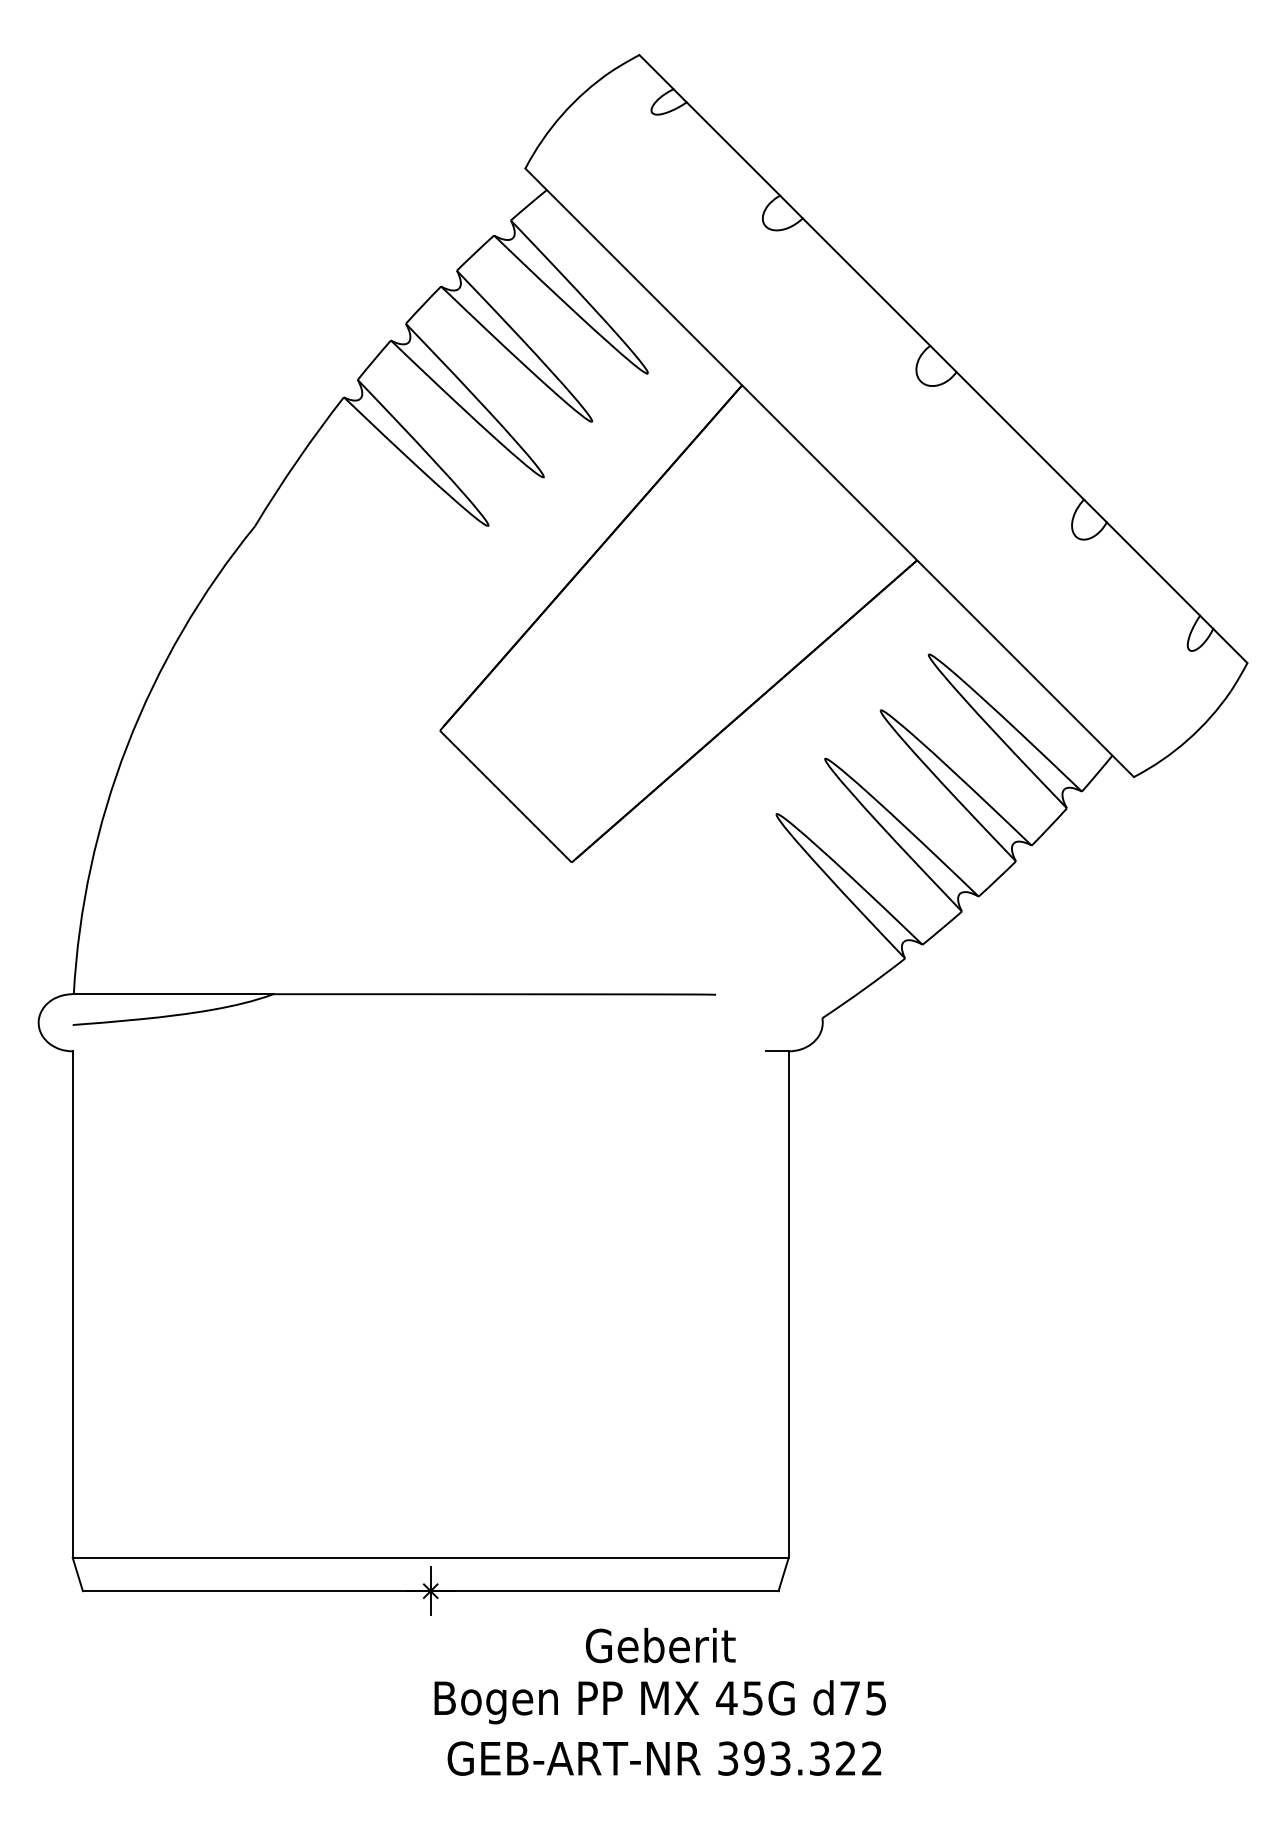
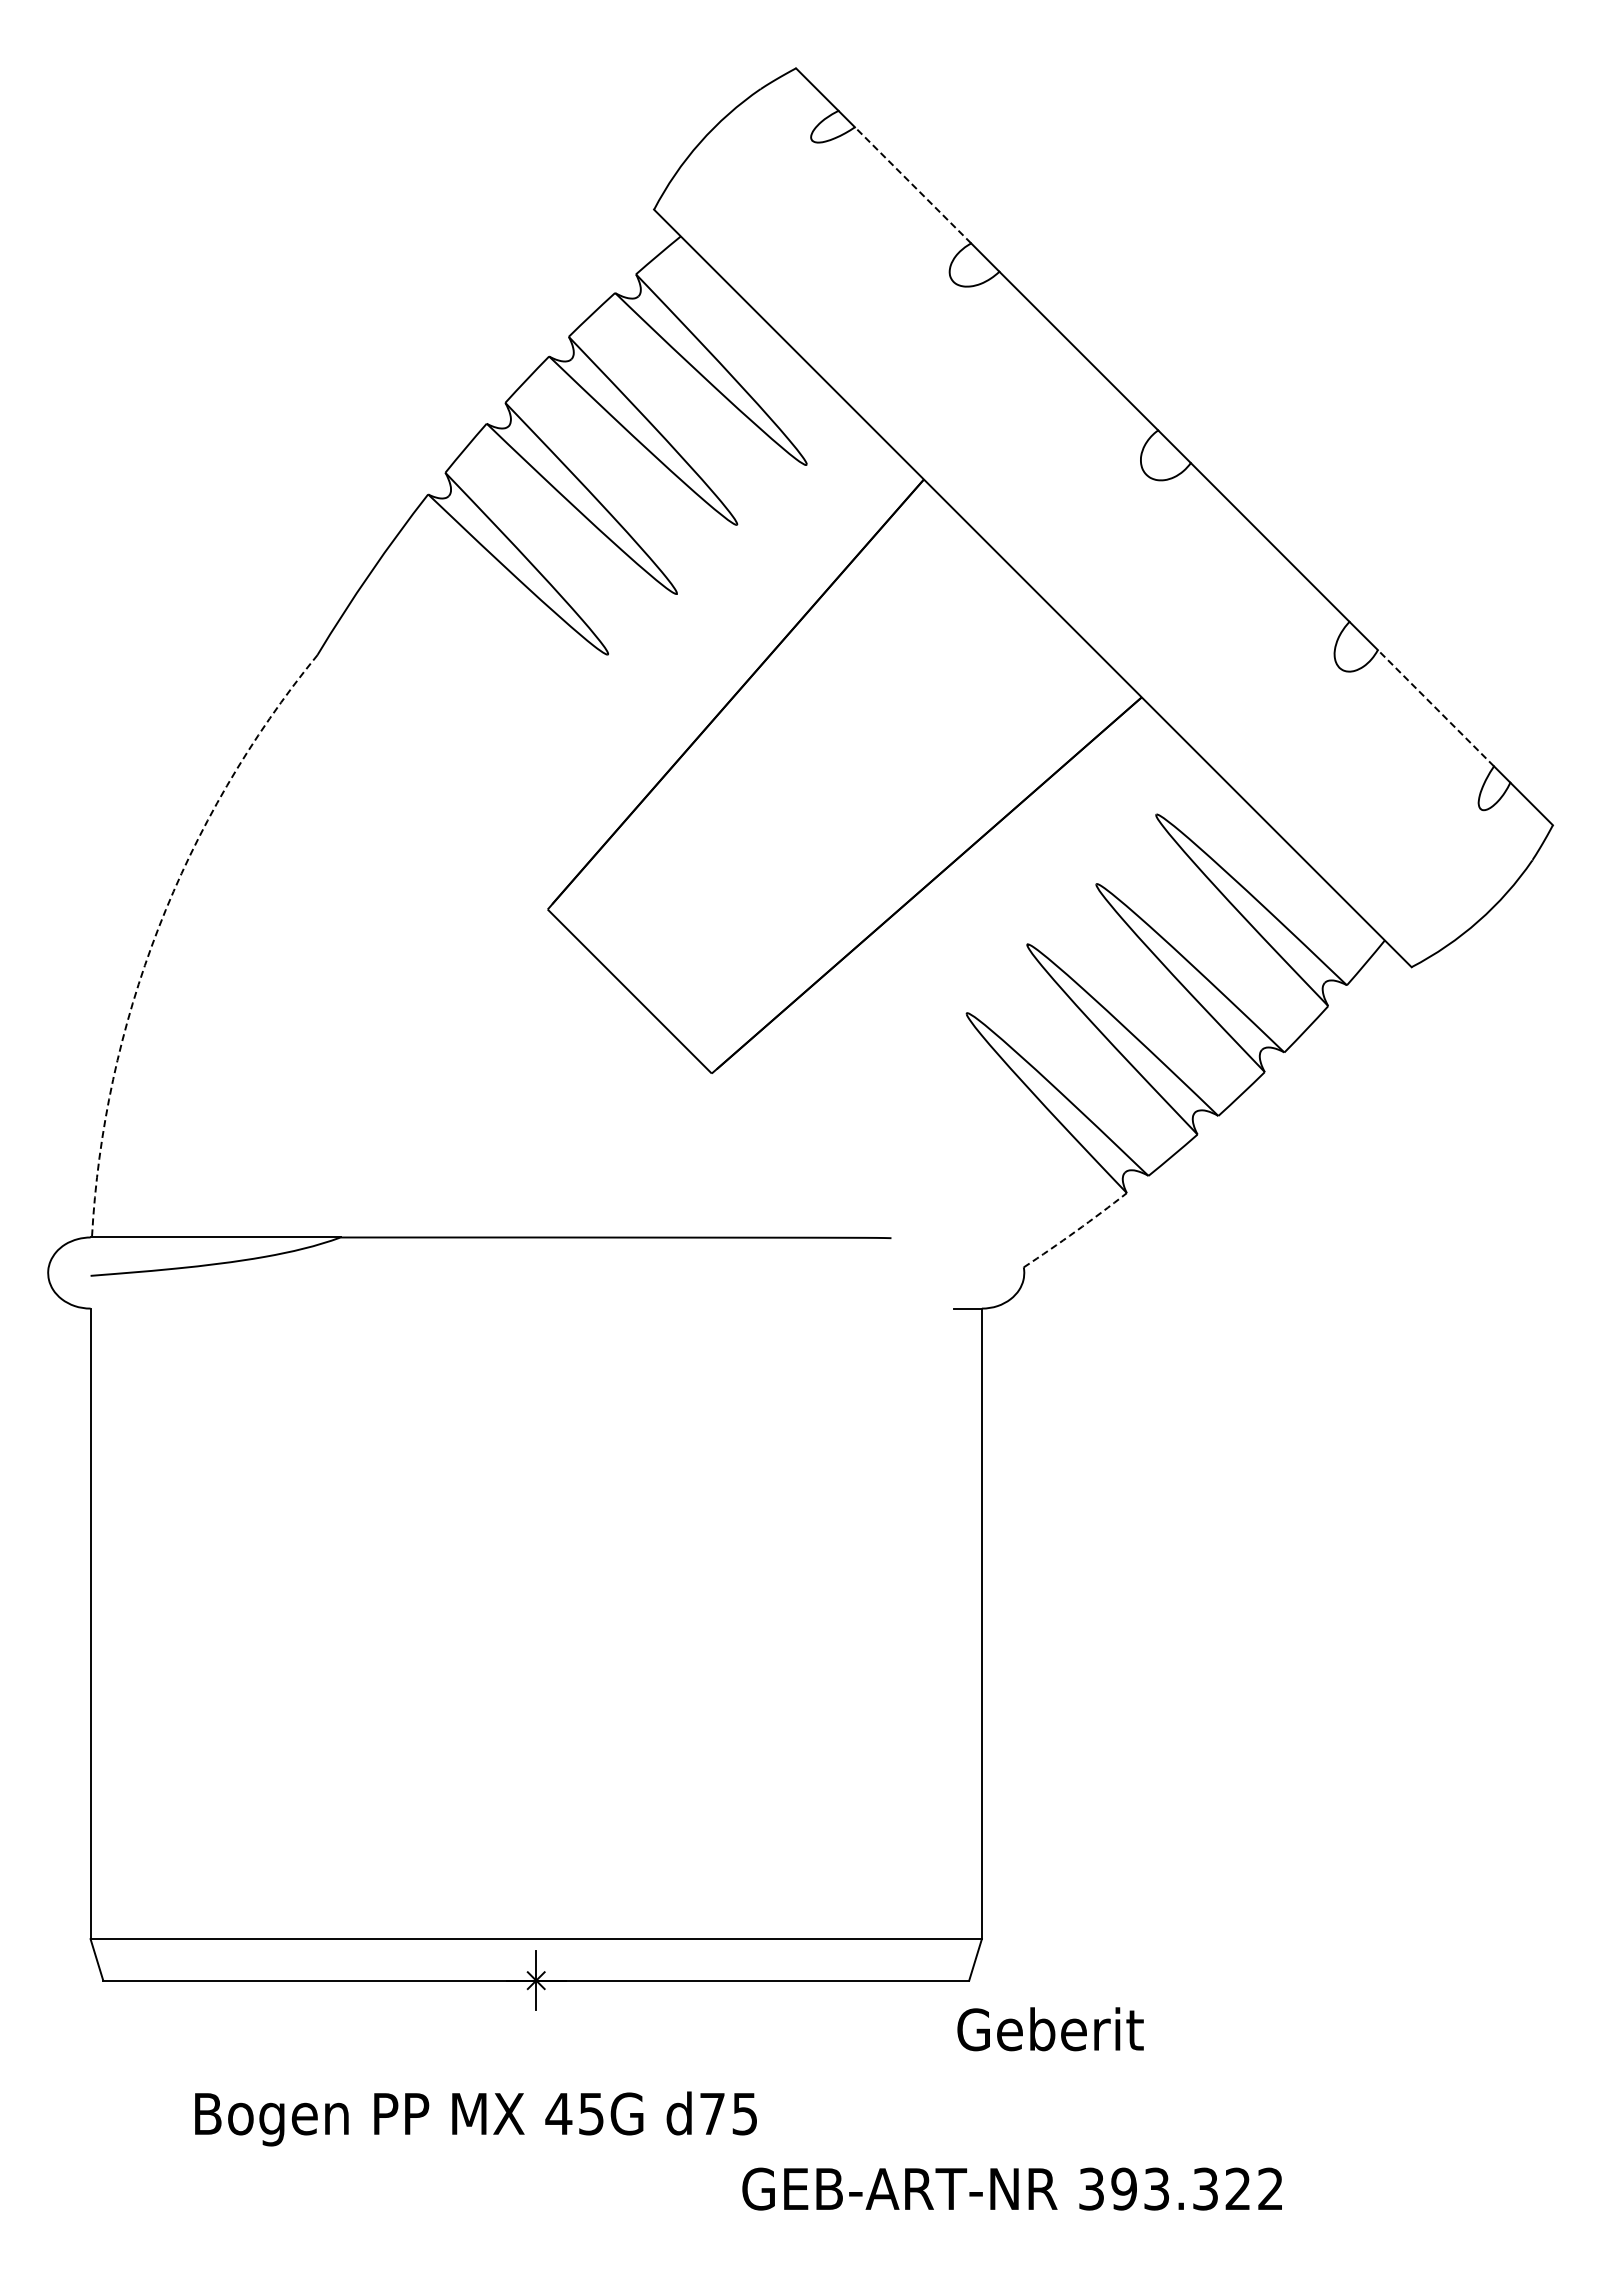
line: (732, 148) -> (912, 184), solid -> dashed
line: (1153, 568) -> (1435, 707), solid -> dashed
arc: (127, 746) -> (158, 928), solid -> dashed
arc: (864, 989) -> (1076, 1231), solid -> dashed
text: (660, 1645) -> (1050, 2029), moved
text: (659, 1701) -> (475, 2118), moved
text: (663, 1758) -> (1011, 2188), moved

